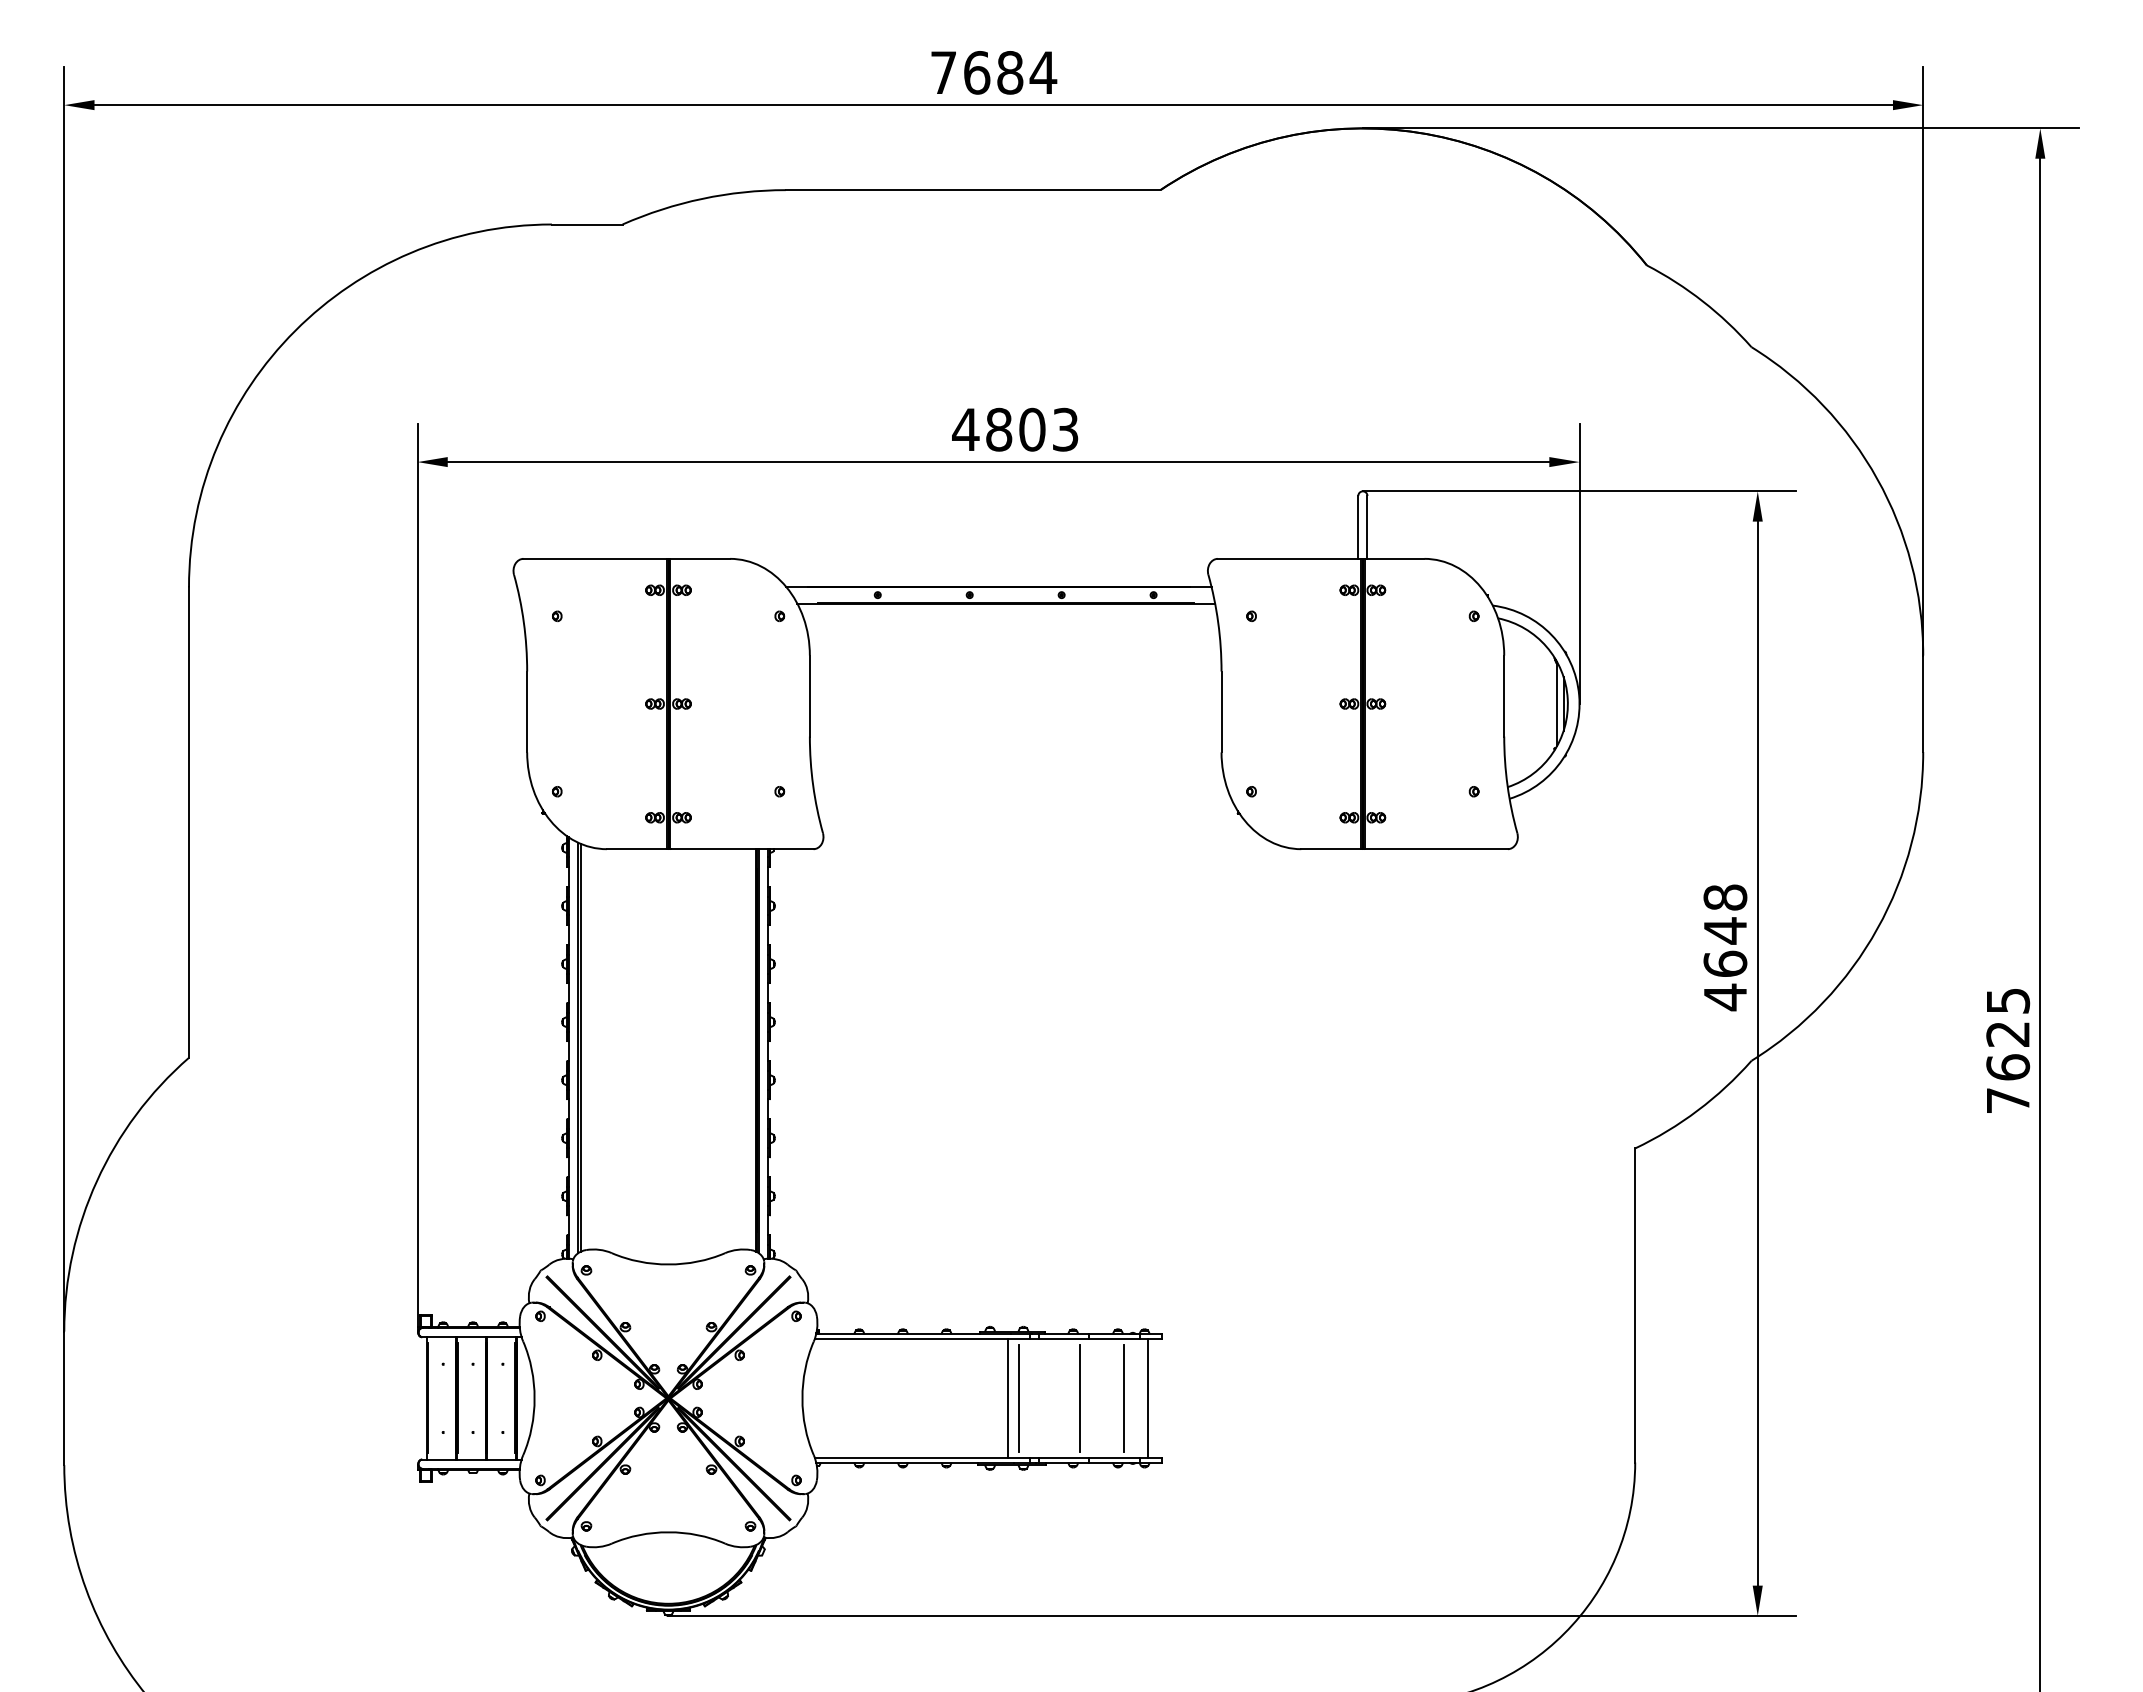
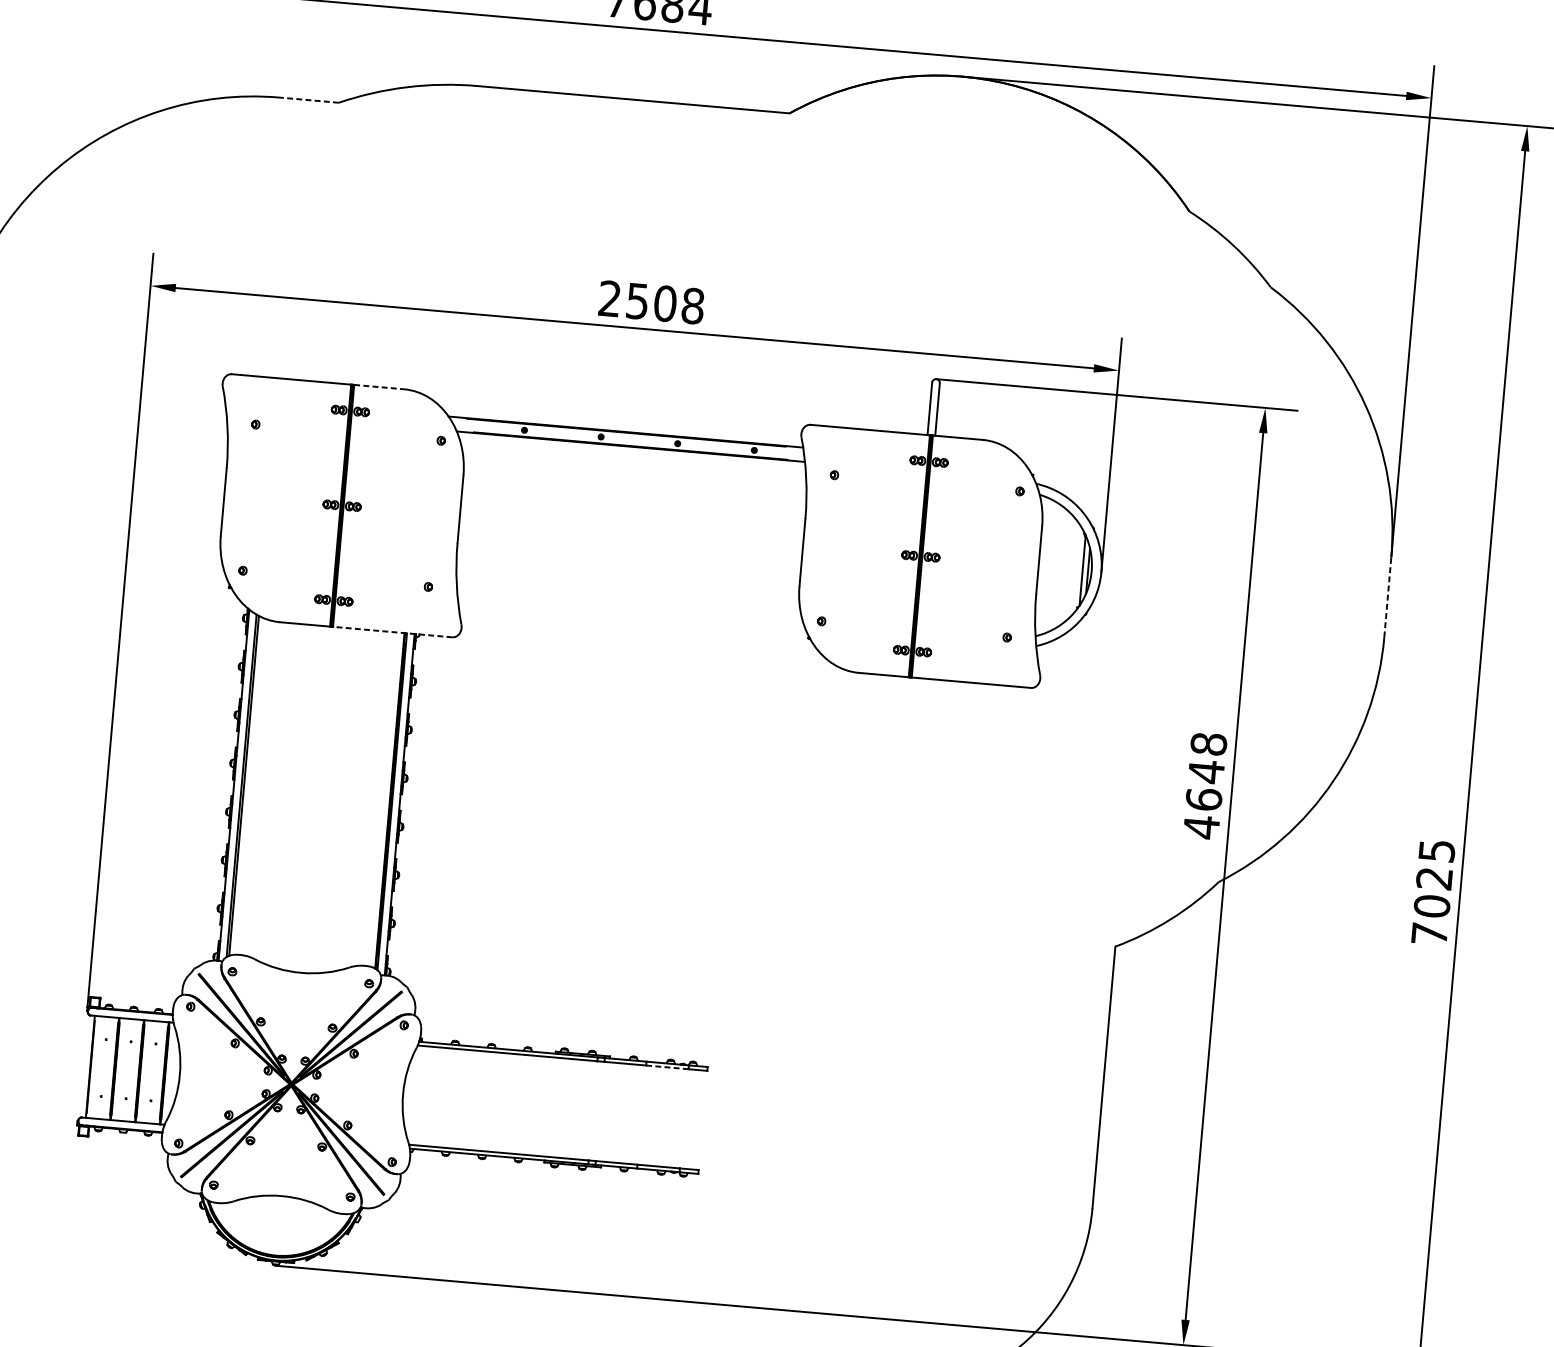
line: (586, 224) -> (308, 100), solid -> dashed
text: (1015, 429) -> (651, 302), 4803 -> 2508
line: (700, 558) -> (379, 386), solid -> dashed
line: (1923, 703) -> (1388, 596), solid -> dashed
line: (742, 849) -> (393, 632), solid -> dashed
text: (2007, 1067) -> (1431, 906), 7625 -> 7025
line: (1114, 1338) -> (667, 1067), solid -> dashed
line: (1007, 1397) -> (574, 1108), removed
line: (1019, 1397) -> (584, 1109), removed
line: (1079, 1397) -> (634, 1113), removed
line: (1124, 1397) -> (671, 1116), removed
line: (1147, 1397) -> (690, 1118), removed

